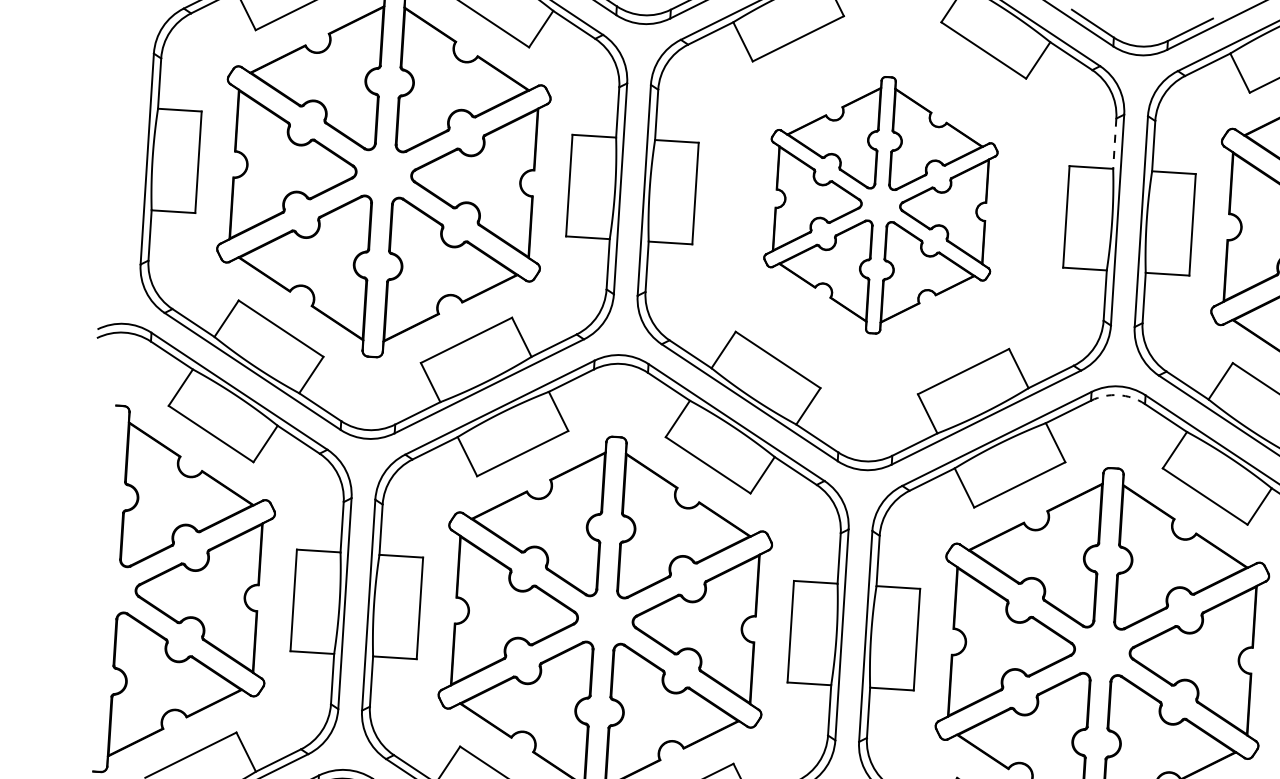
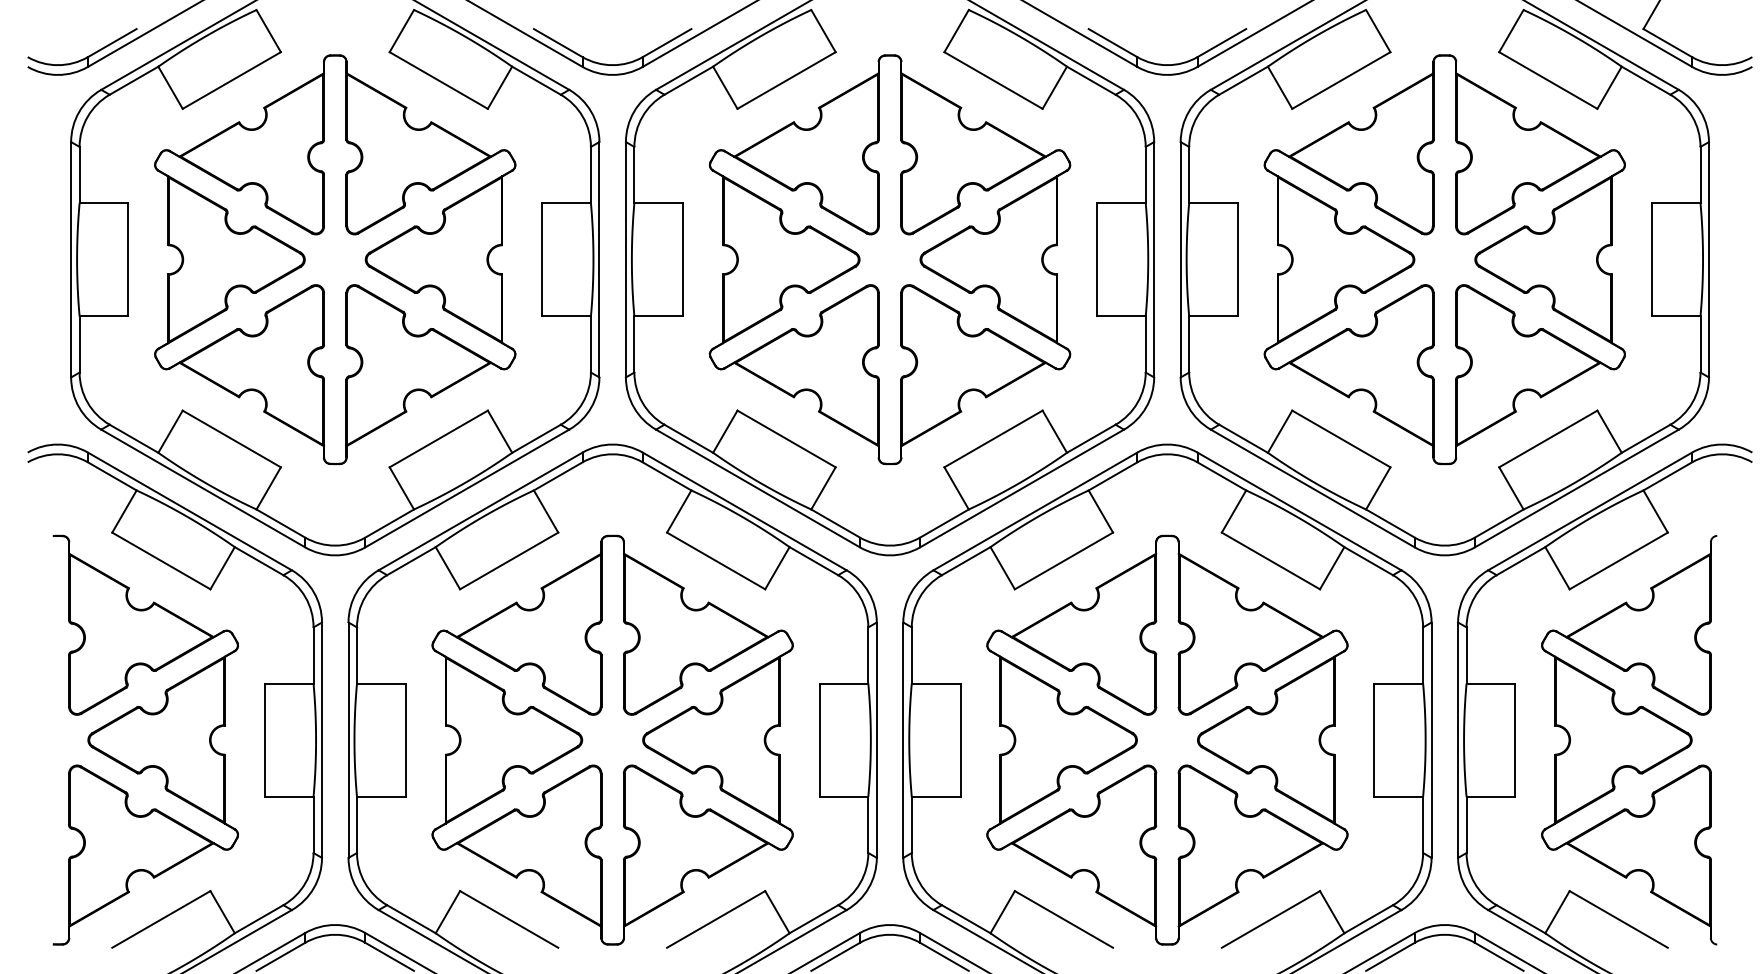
line: (1114, 144) -> (1145, 175), dashed -> solid
part: (880, 204) -> (889, 259), size x1.43
arc: (1118, 395) -> (1167, 454), dashed -> solid

